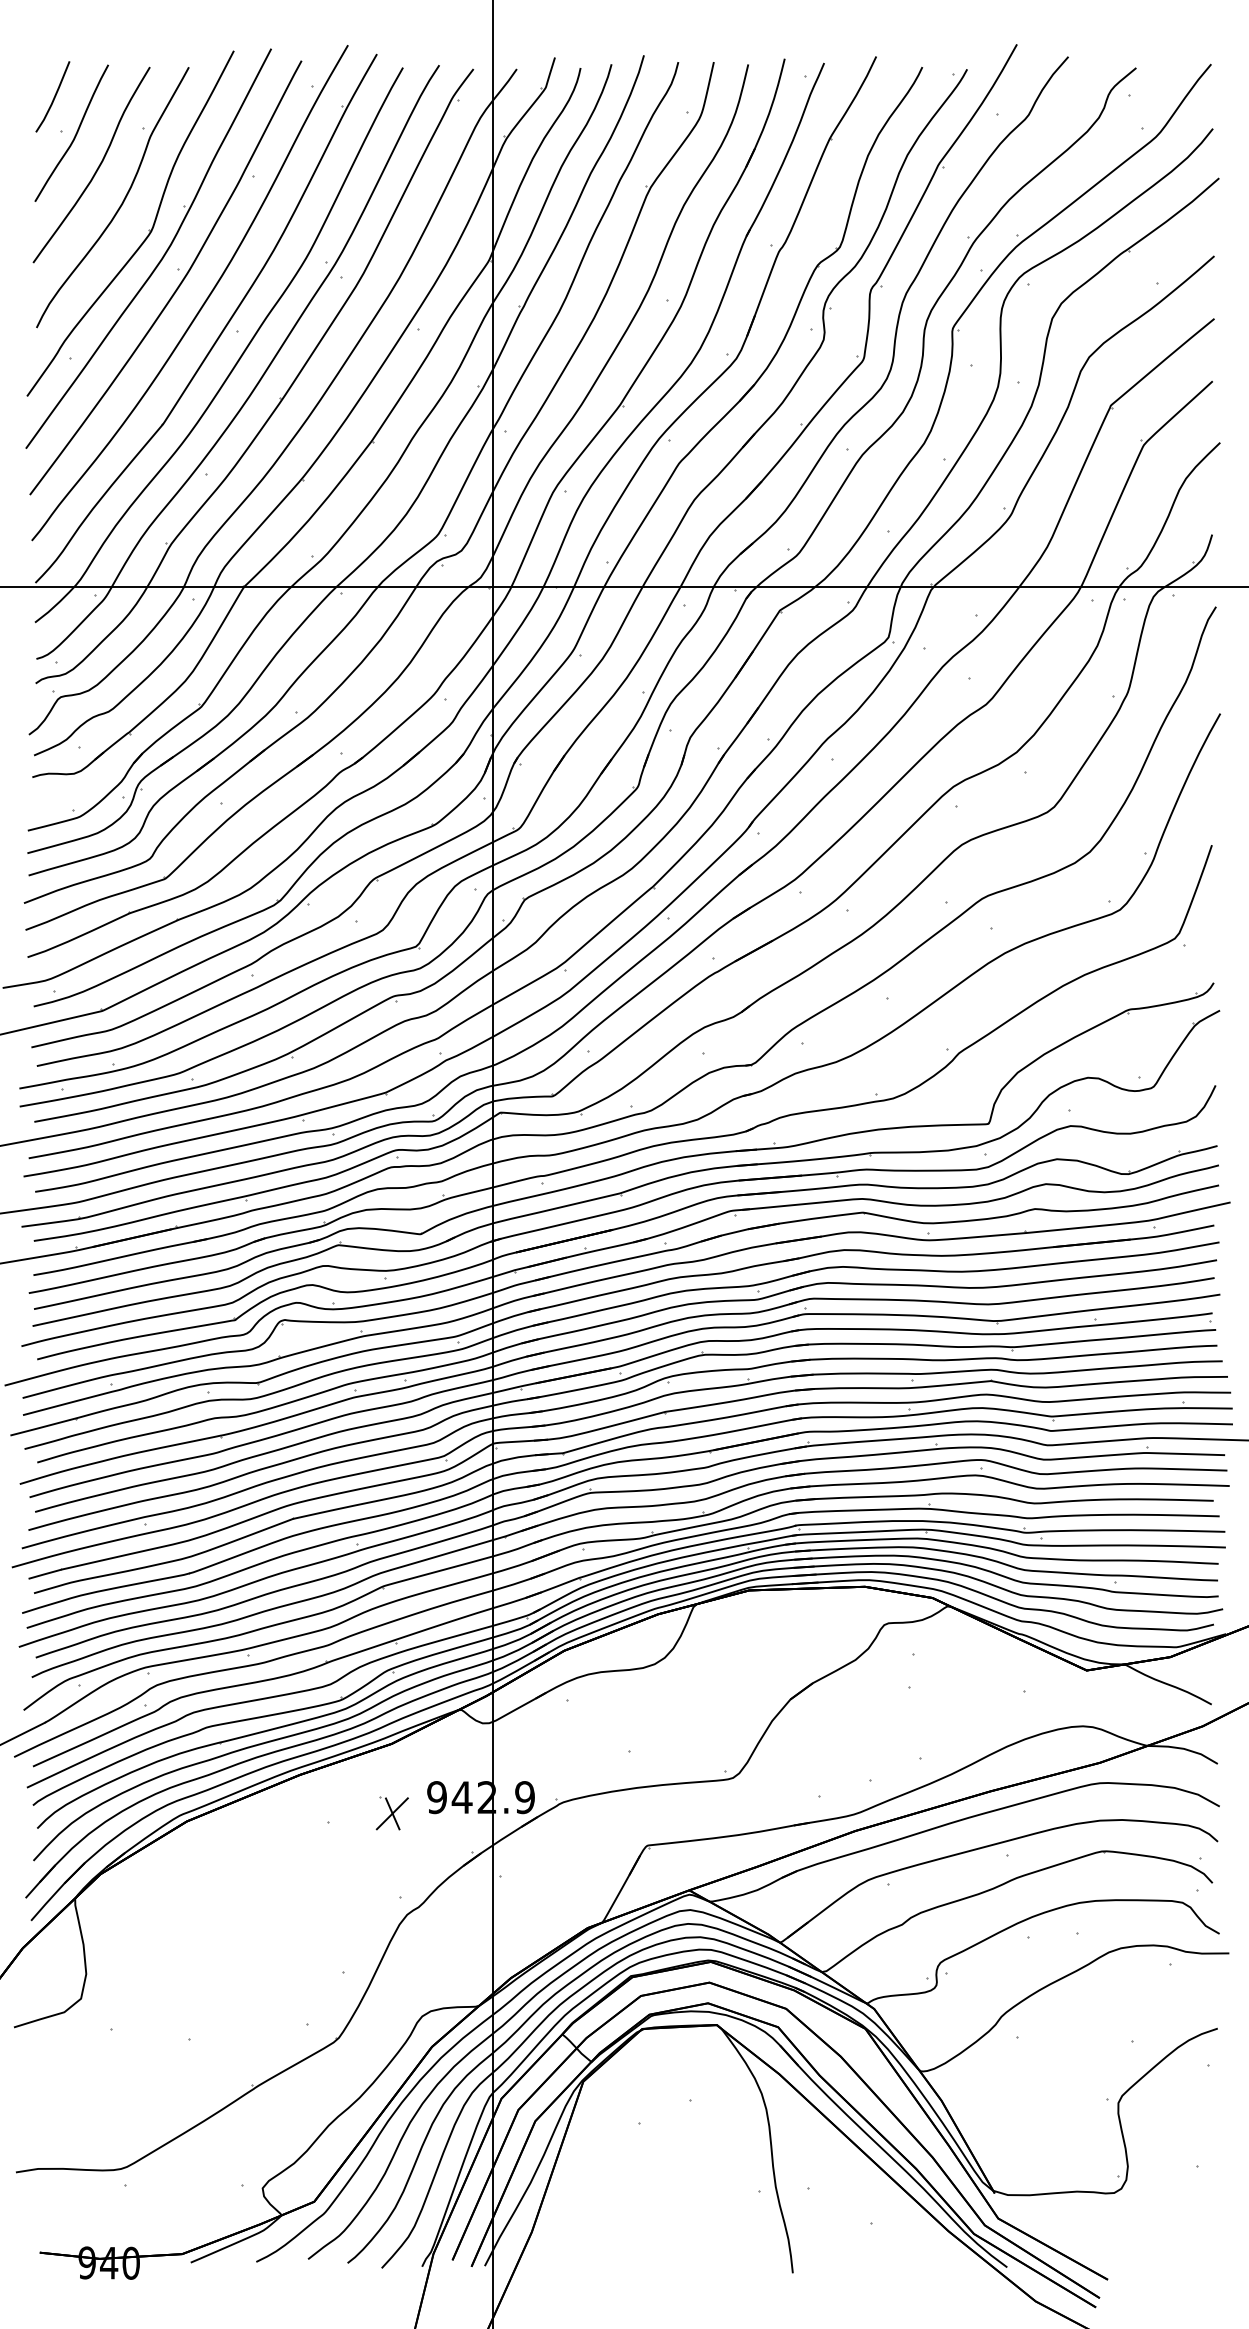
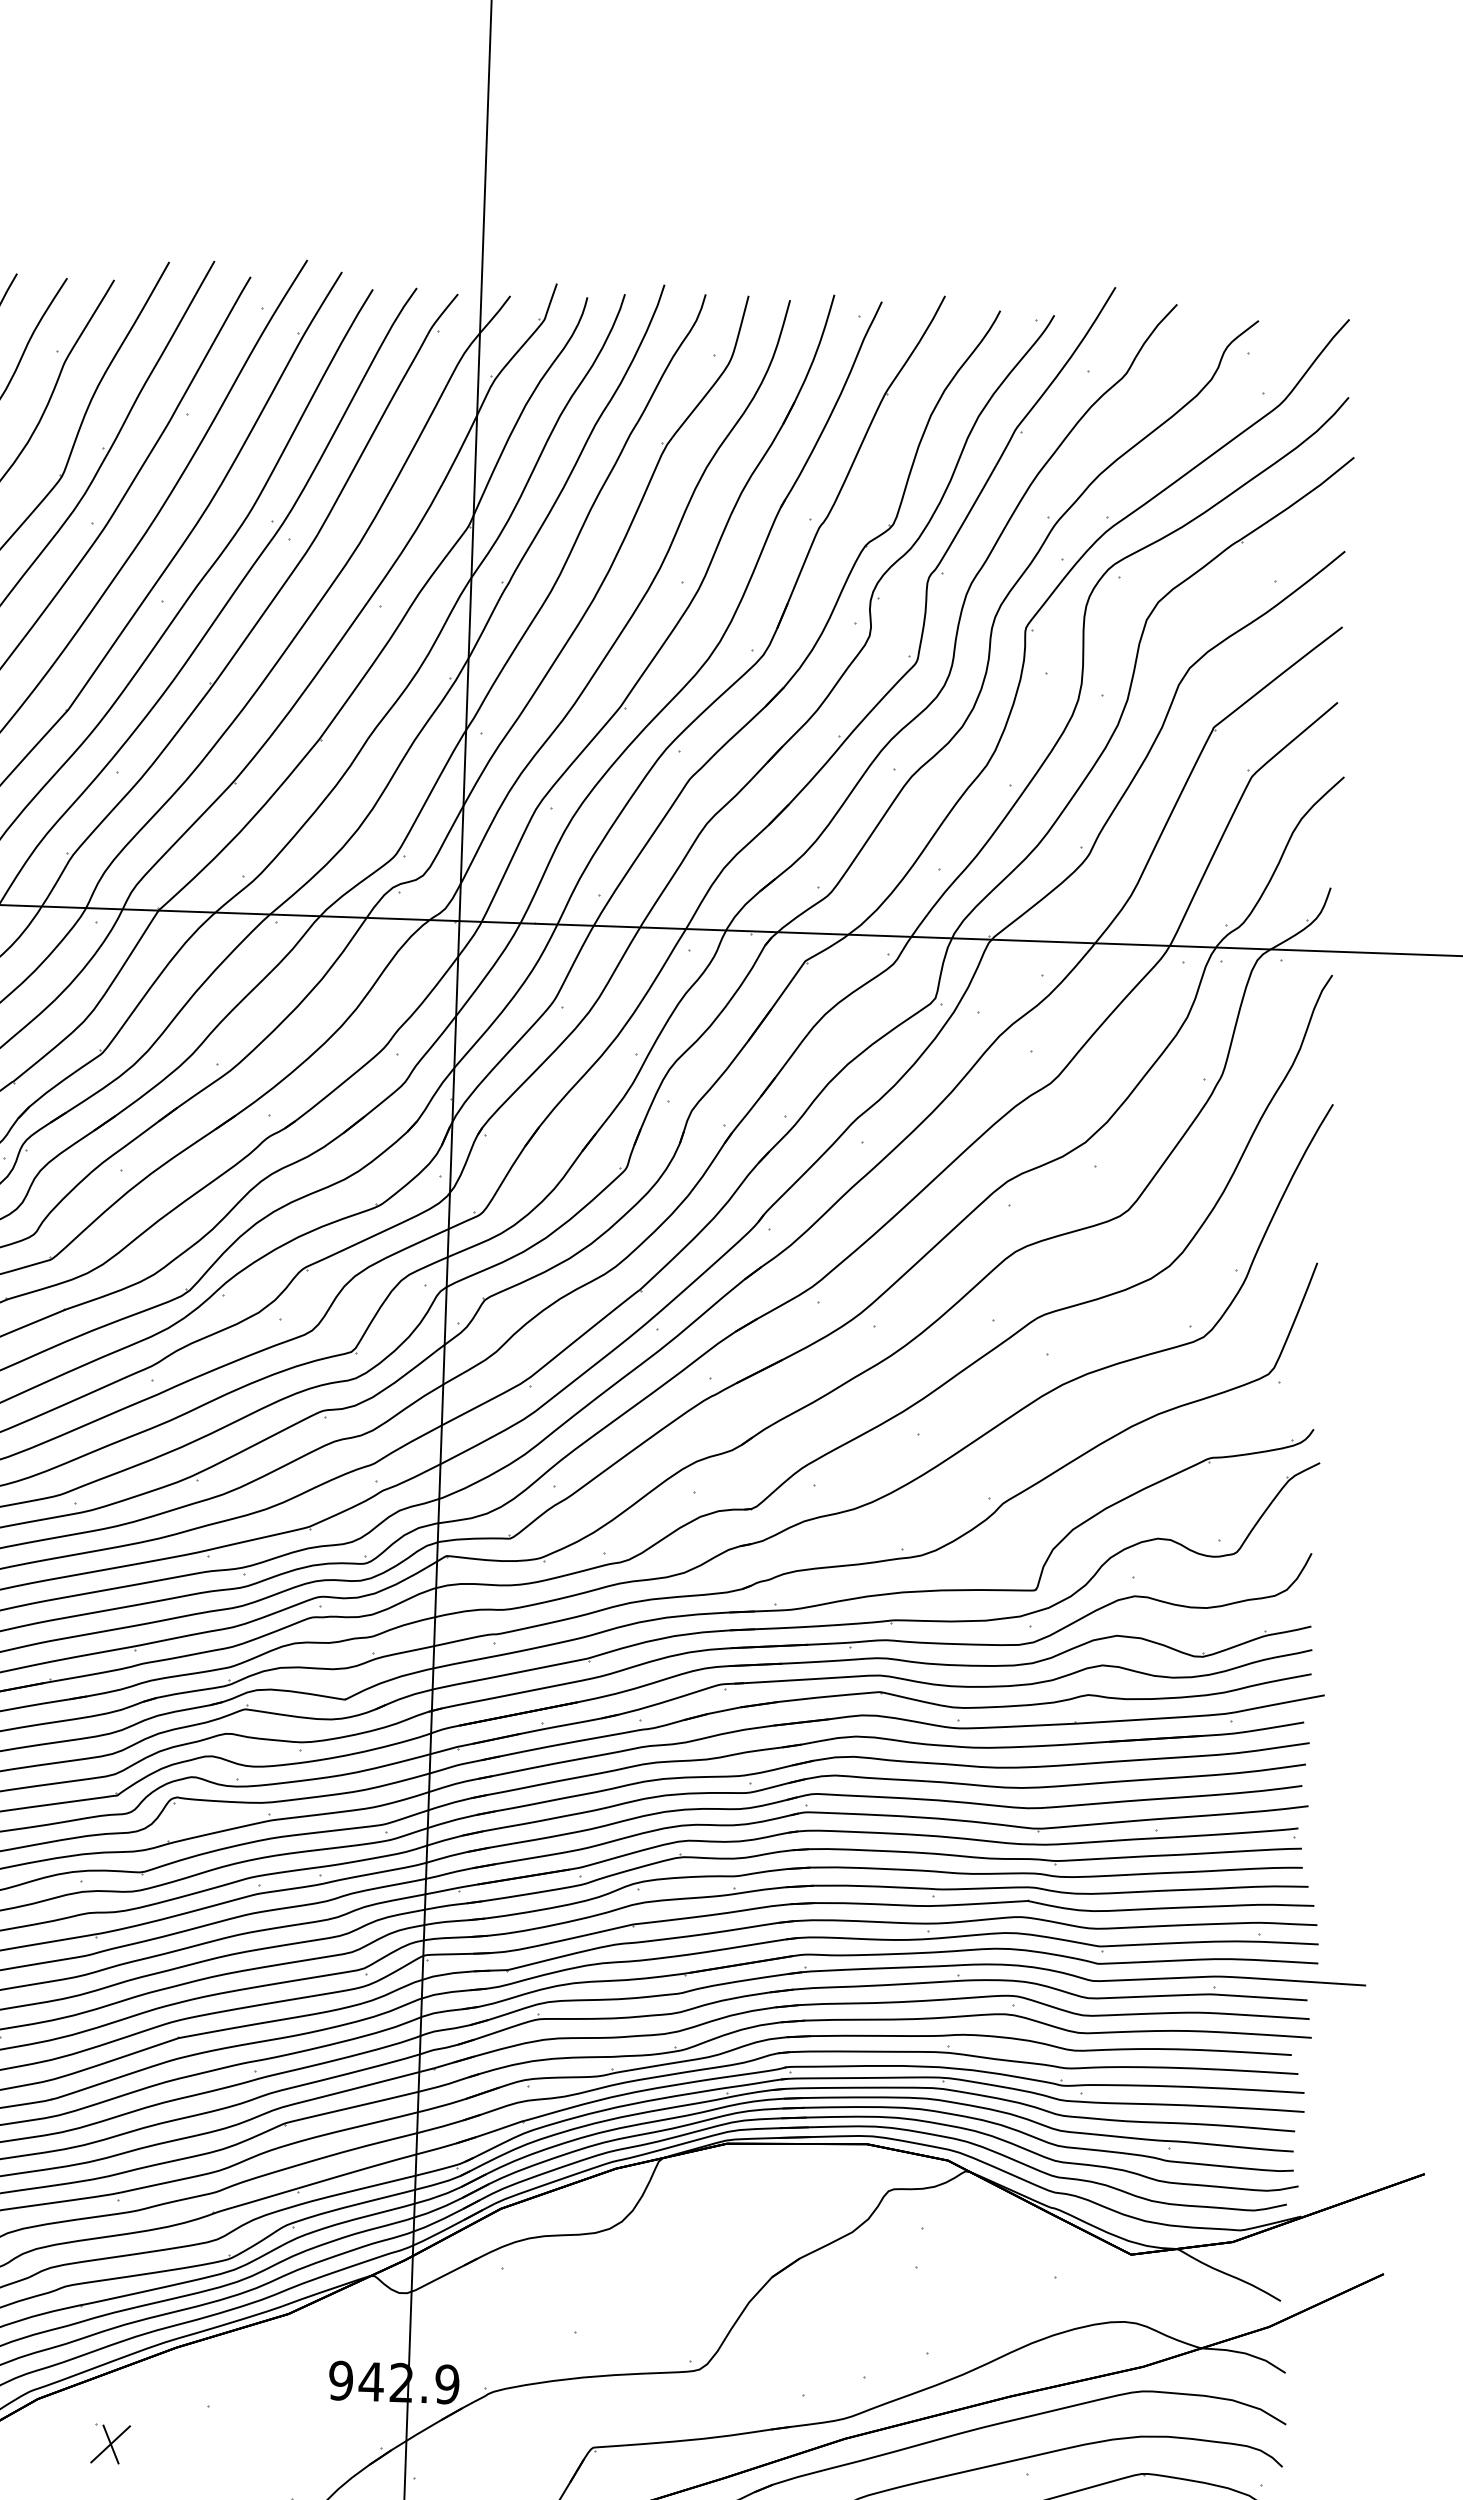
part: (391, 1813) -> (109, 2443), moved

